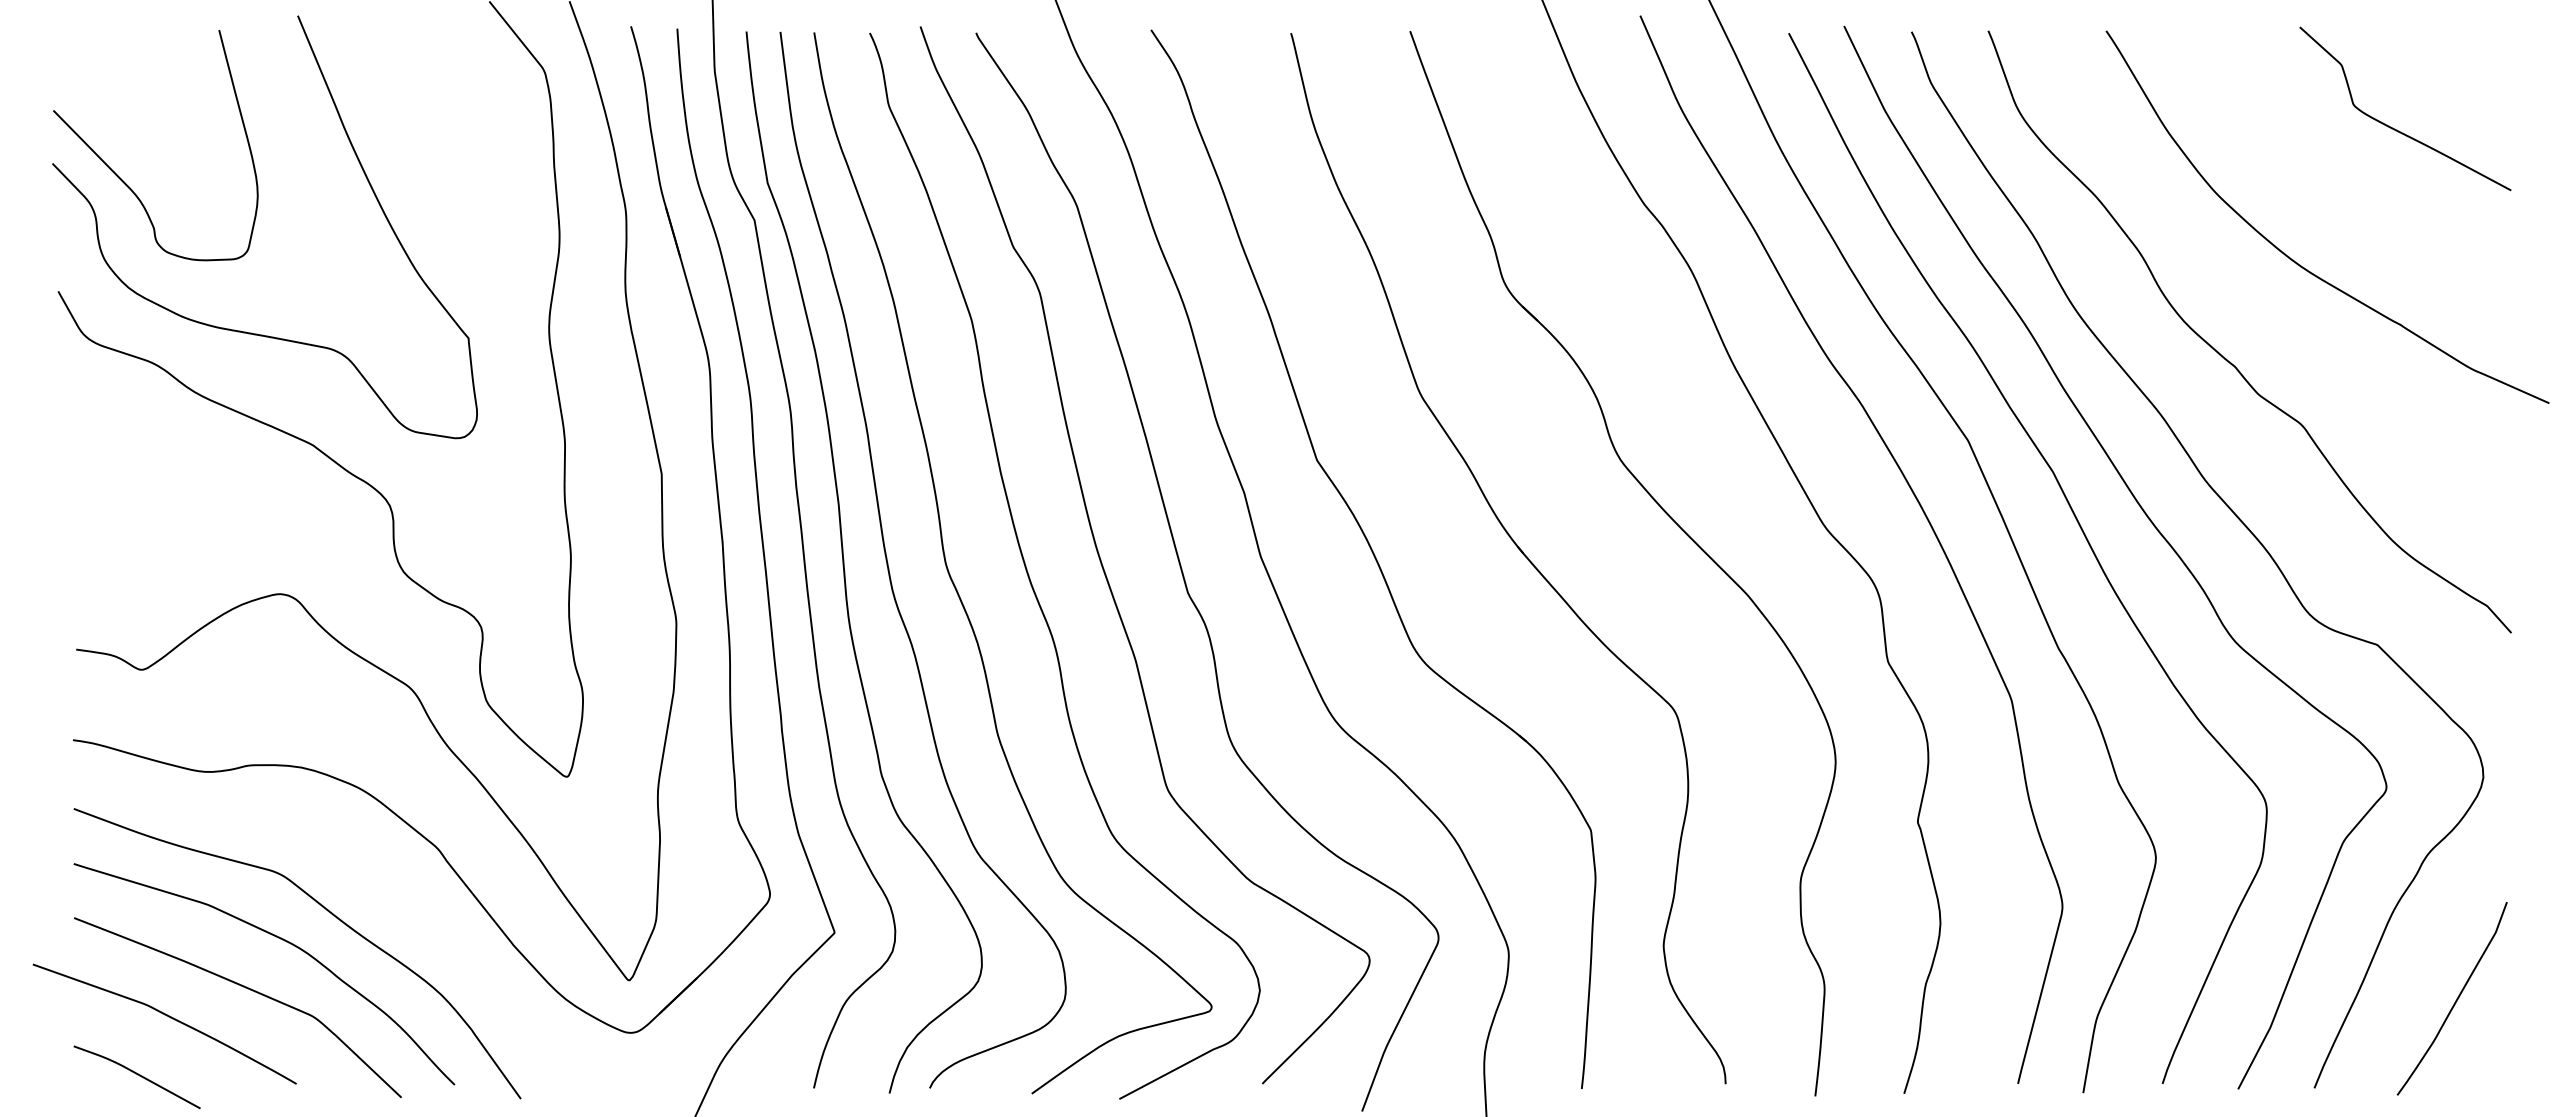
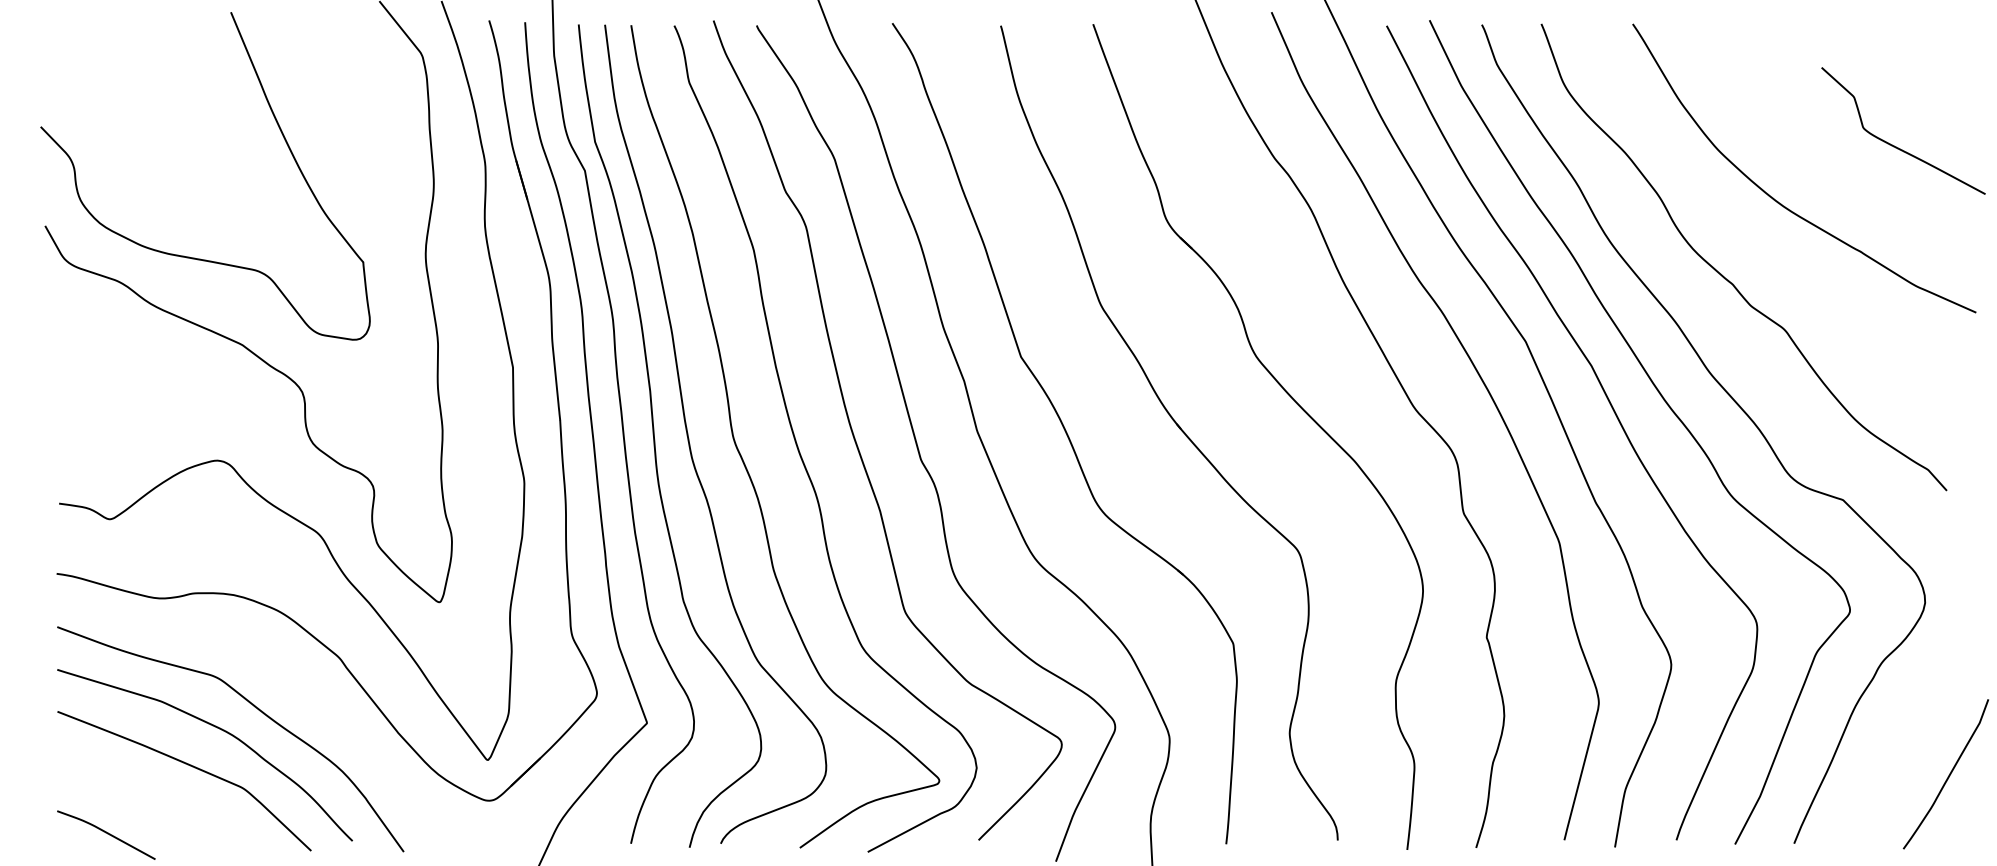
curve: (2394, 128) -> (1895, 146), moved
curve: (121, 178) -> (94, 138), removed
curve: (2455, 1000) -> (1948, 775), moved
curve: (168, 1017) -> (130, 788), removed

